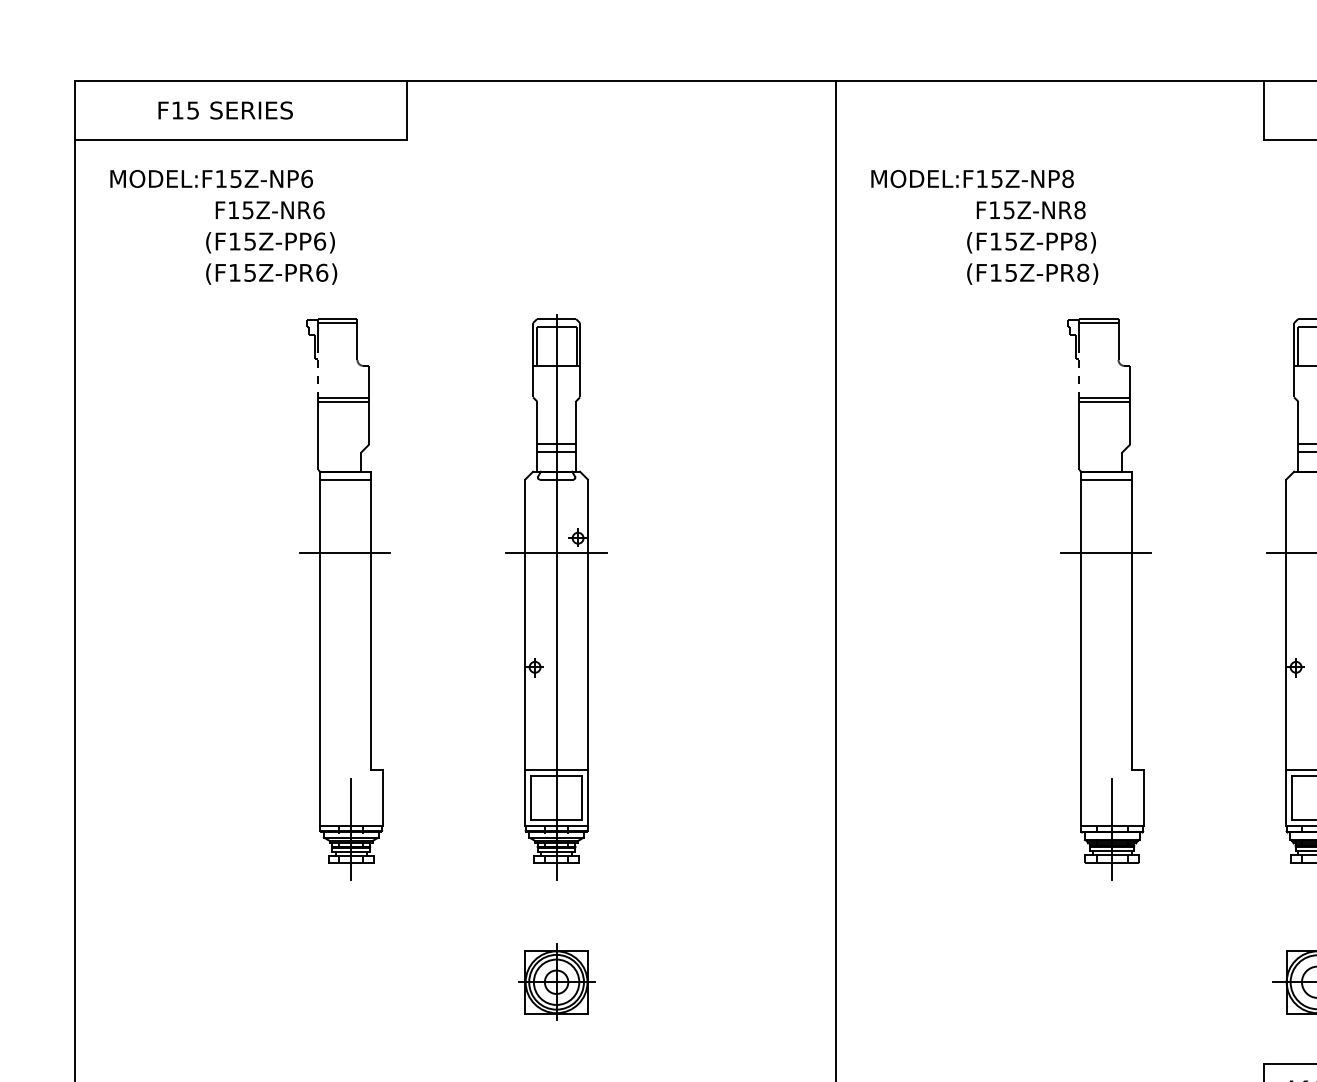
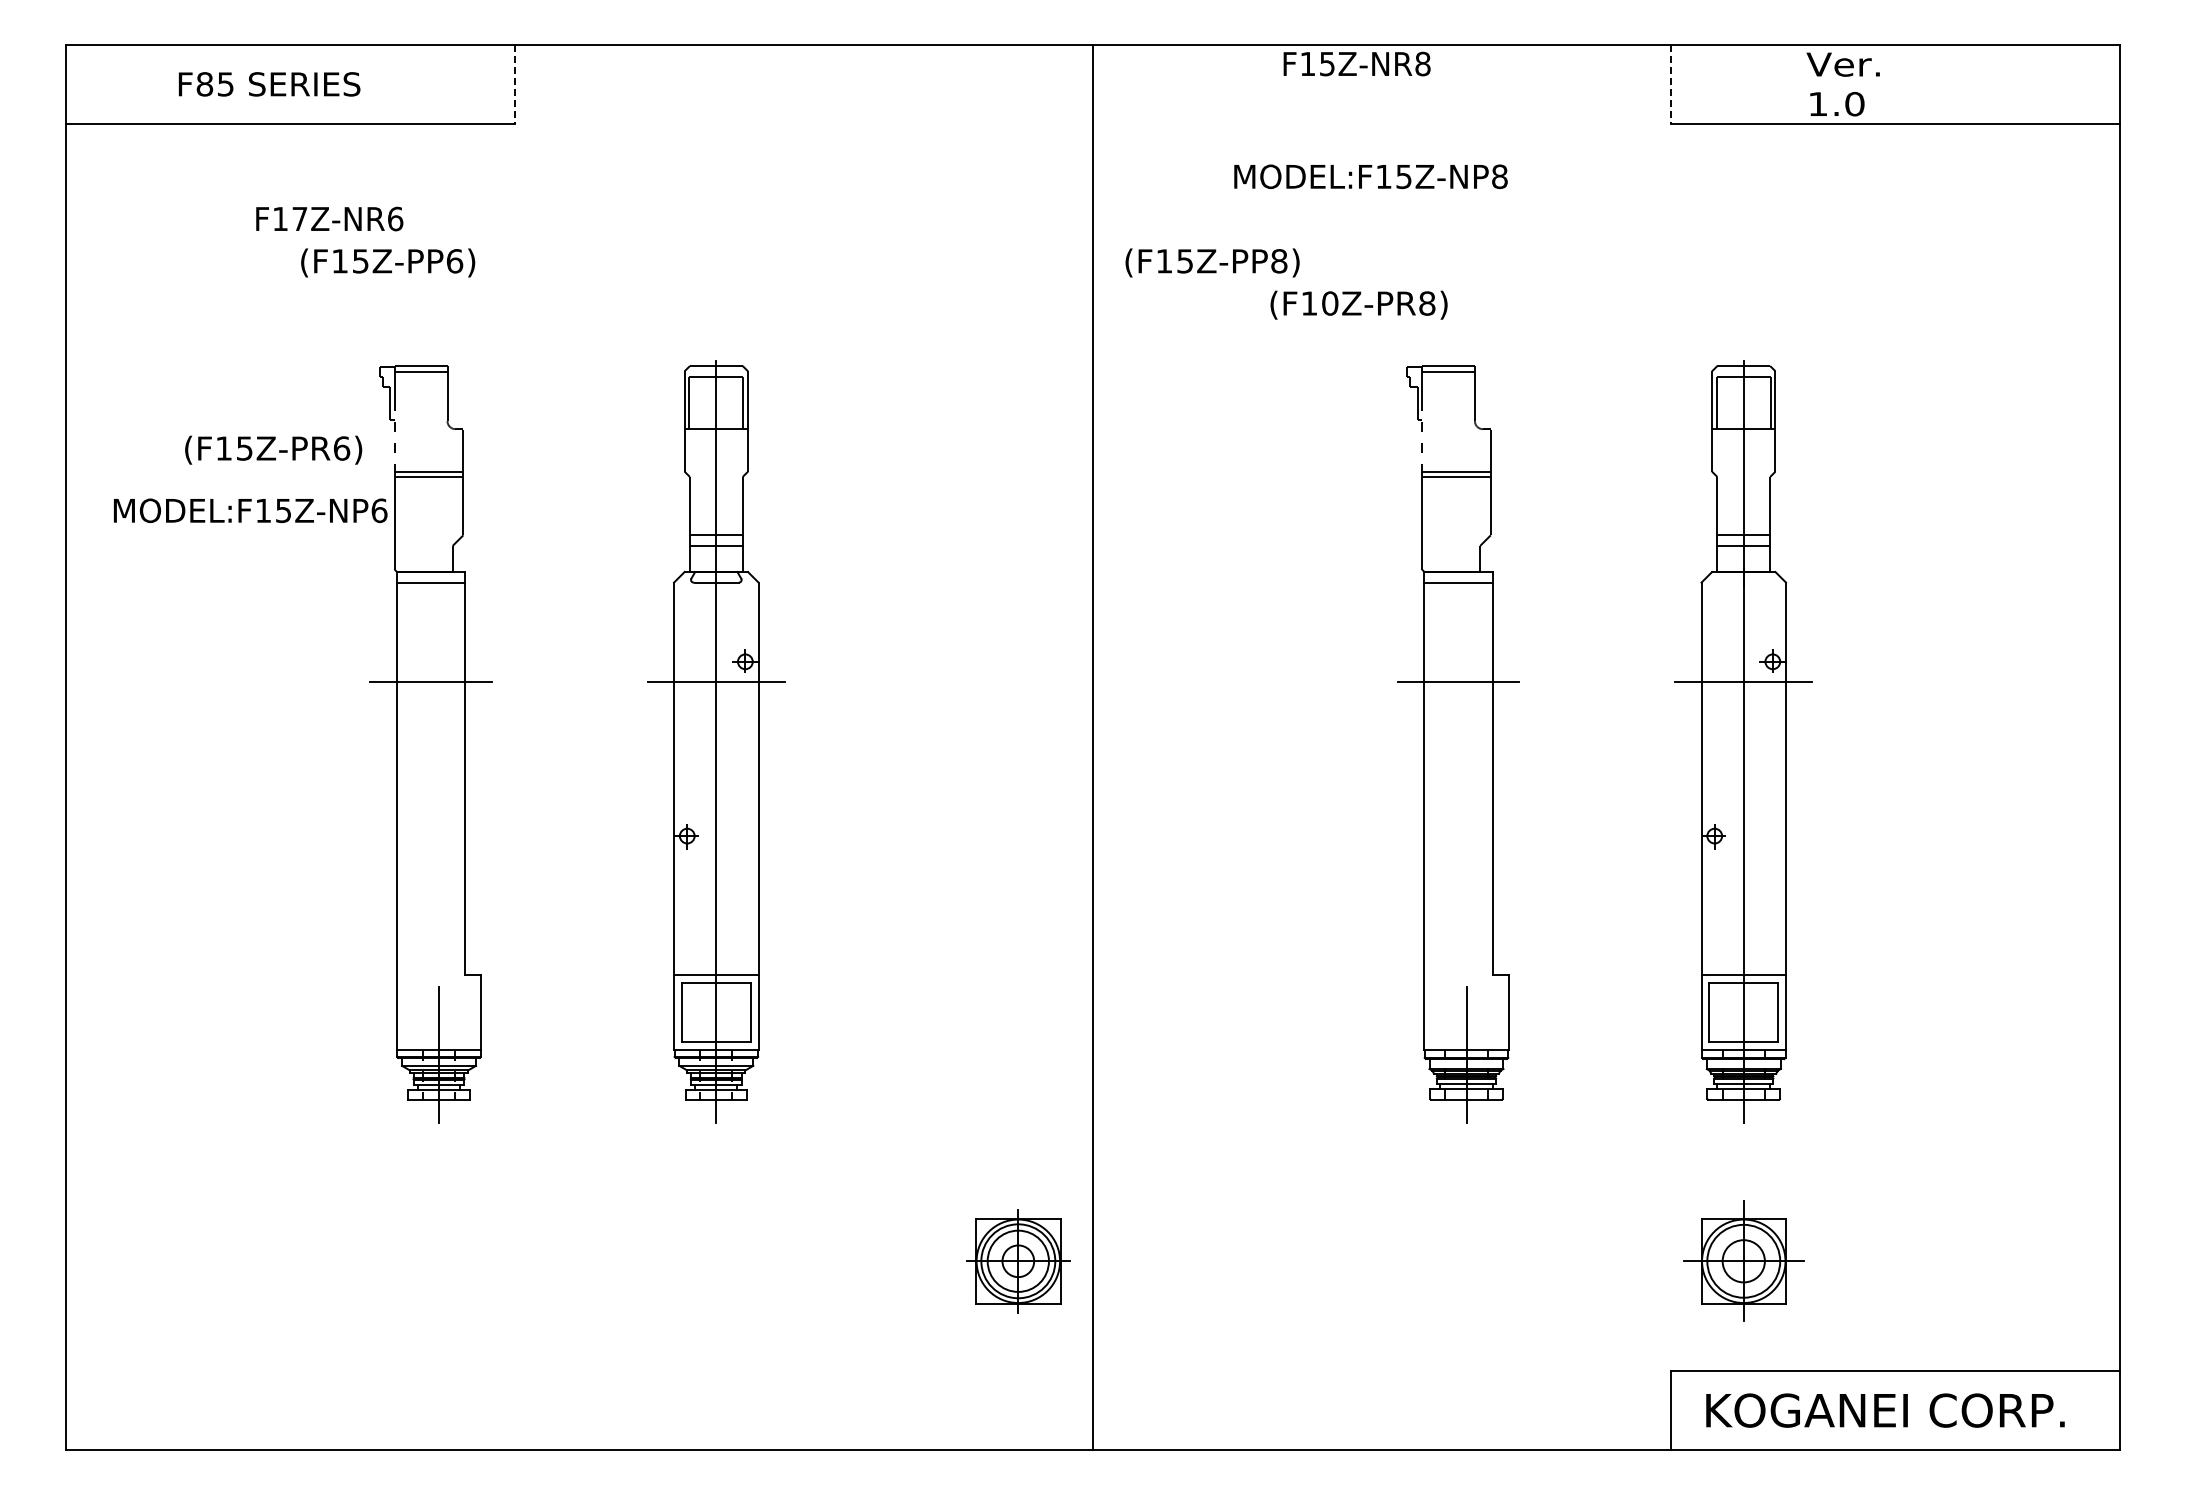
text: (177, 110) -> (204, 84), F15 -> F85
line: (407, 110) -> (514, 84), solid -> dashed
line: (1264, 110) -> (1671, 84), solid -> dashed
text: (211, 178) -> (250, 510), moved
text: (972, 178) -> (1370, 176), moved
text: (1030, 209) -> (1356, 63), moved
text: (247, 210) -> (299, 219), F15Z-NR6 -> F17Z-NR6
text: (270, 242) -> (388, 262), moved
text: (1031, 242) -> (1212, 262), moved
text: (1011, 272) -> (1330, 303), (F15Z-PR8) -> (F10Z-PR8)
text: (271, 273) -> (273, 449), moved
part: (556, 982) -> (1018, 1261), moved

